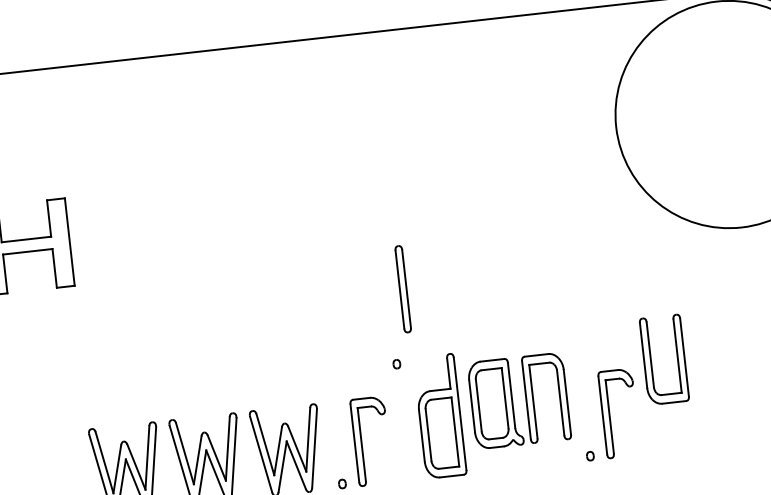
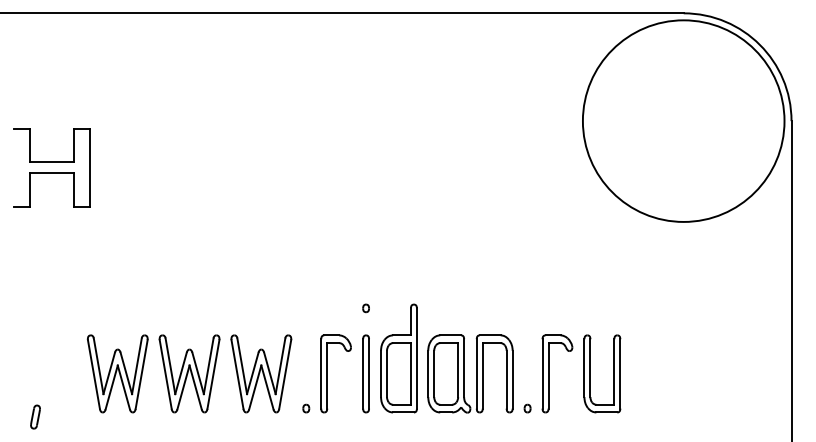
part: (402, 288) -> (365, 373), moved
part: (676, 357) -> (613, 373), moved
part: (519, 400) -> (470, 373), moved

